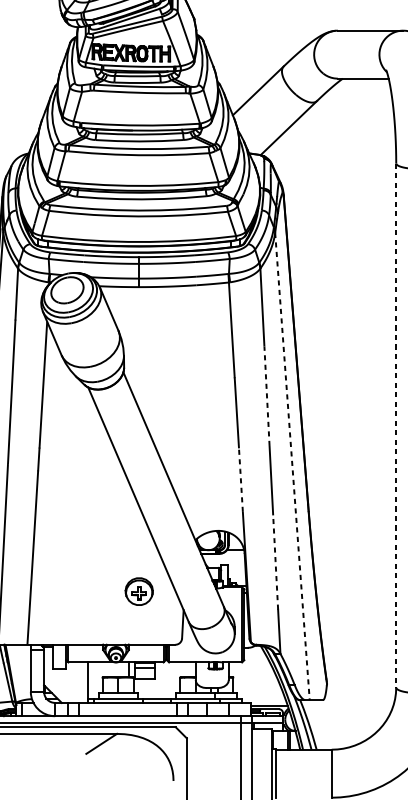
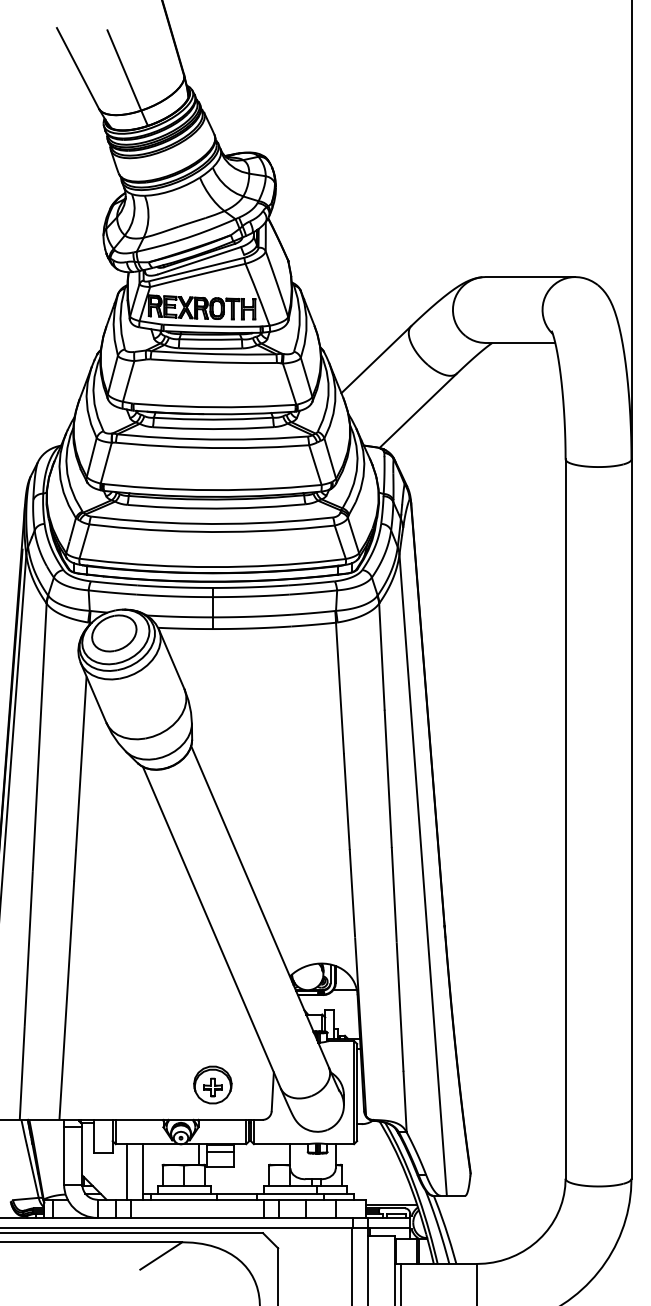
line: (267, 396) -> (388, 778), dashed -> solid
line: (396, 425) -> (565, 819), dashed -> solid
line: (292, 466) -> (423, 875), dashed -> solid
line: (240, 479) -> (352, 892), dashed -> solid
line: (275, 562) -> (400, 1006), dashed -> solid
part: (138, 591) -> (212, 1084), moved
line: (77, 682) -> (127, 1171), added

